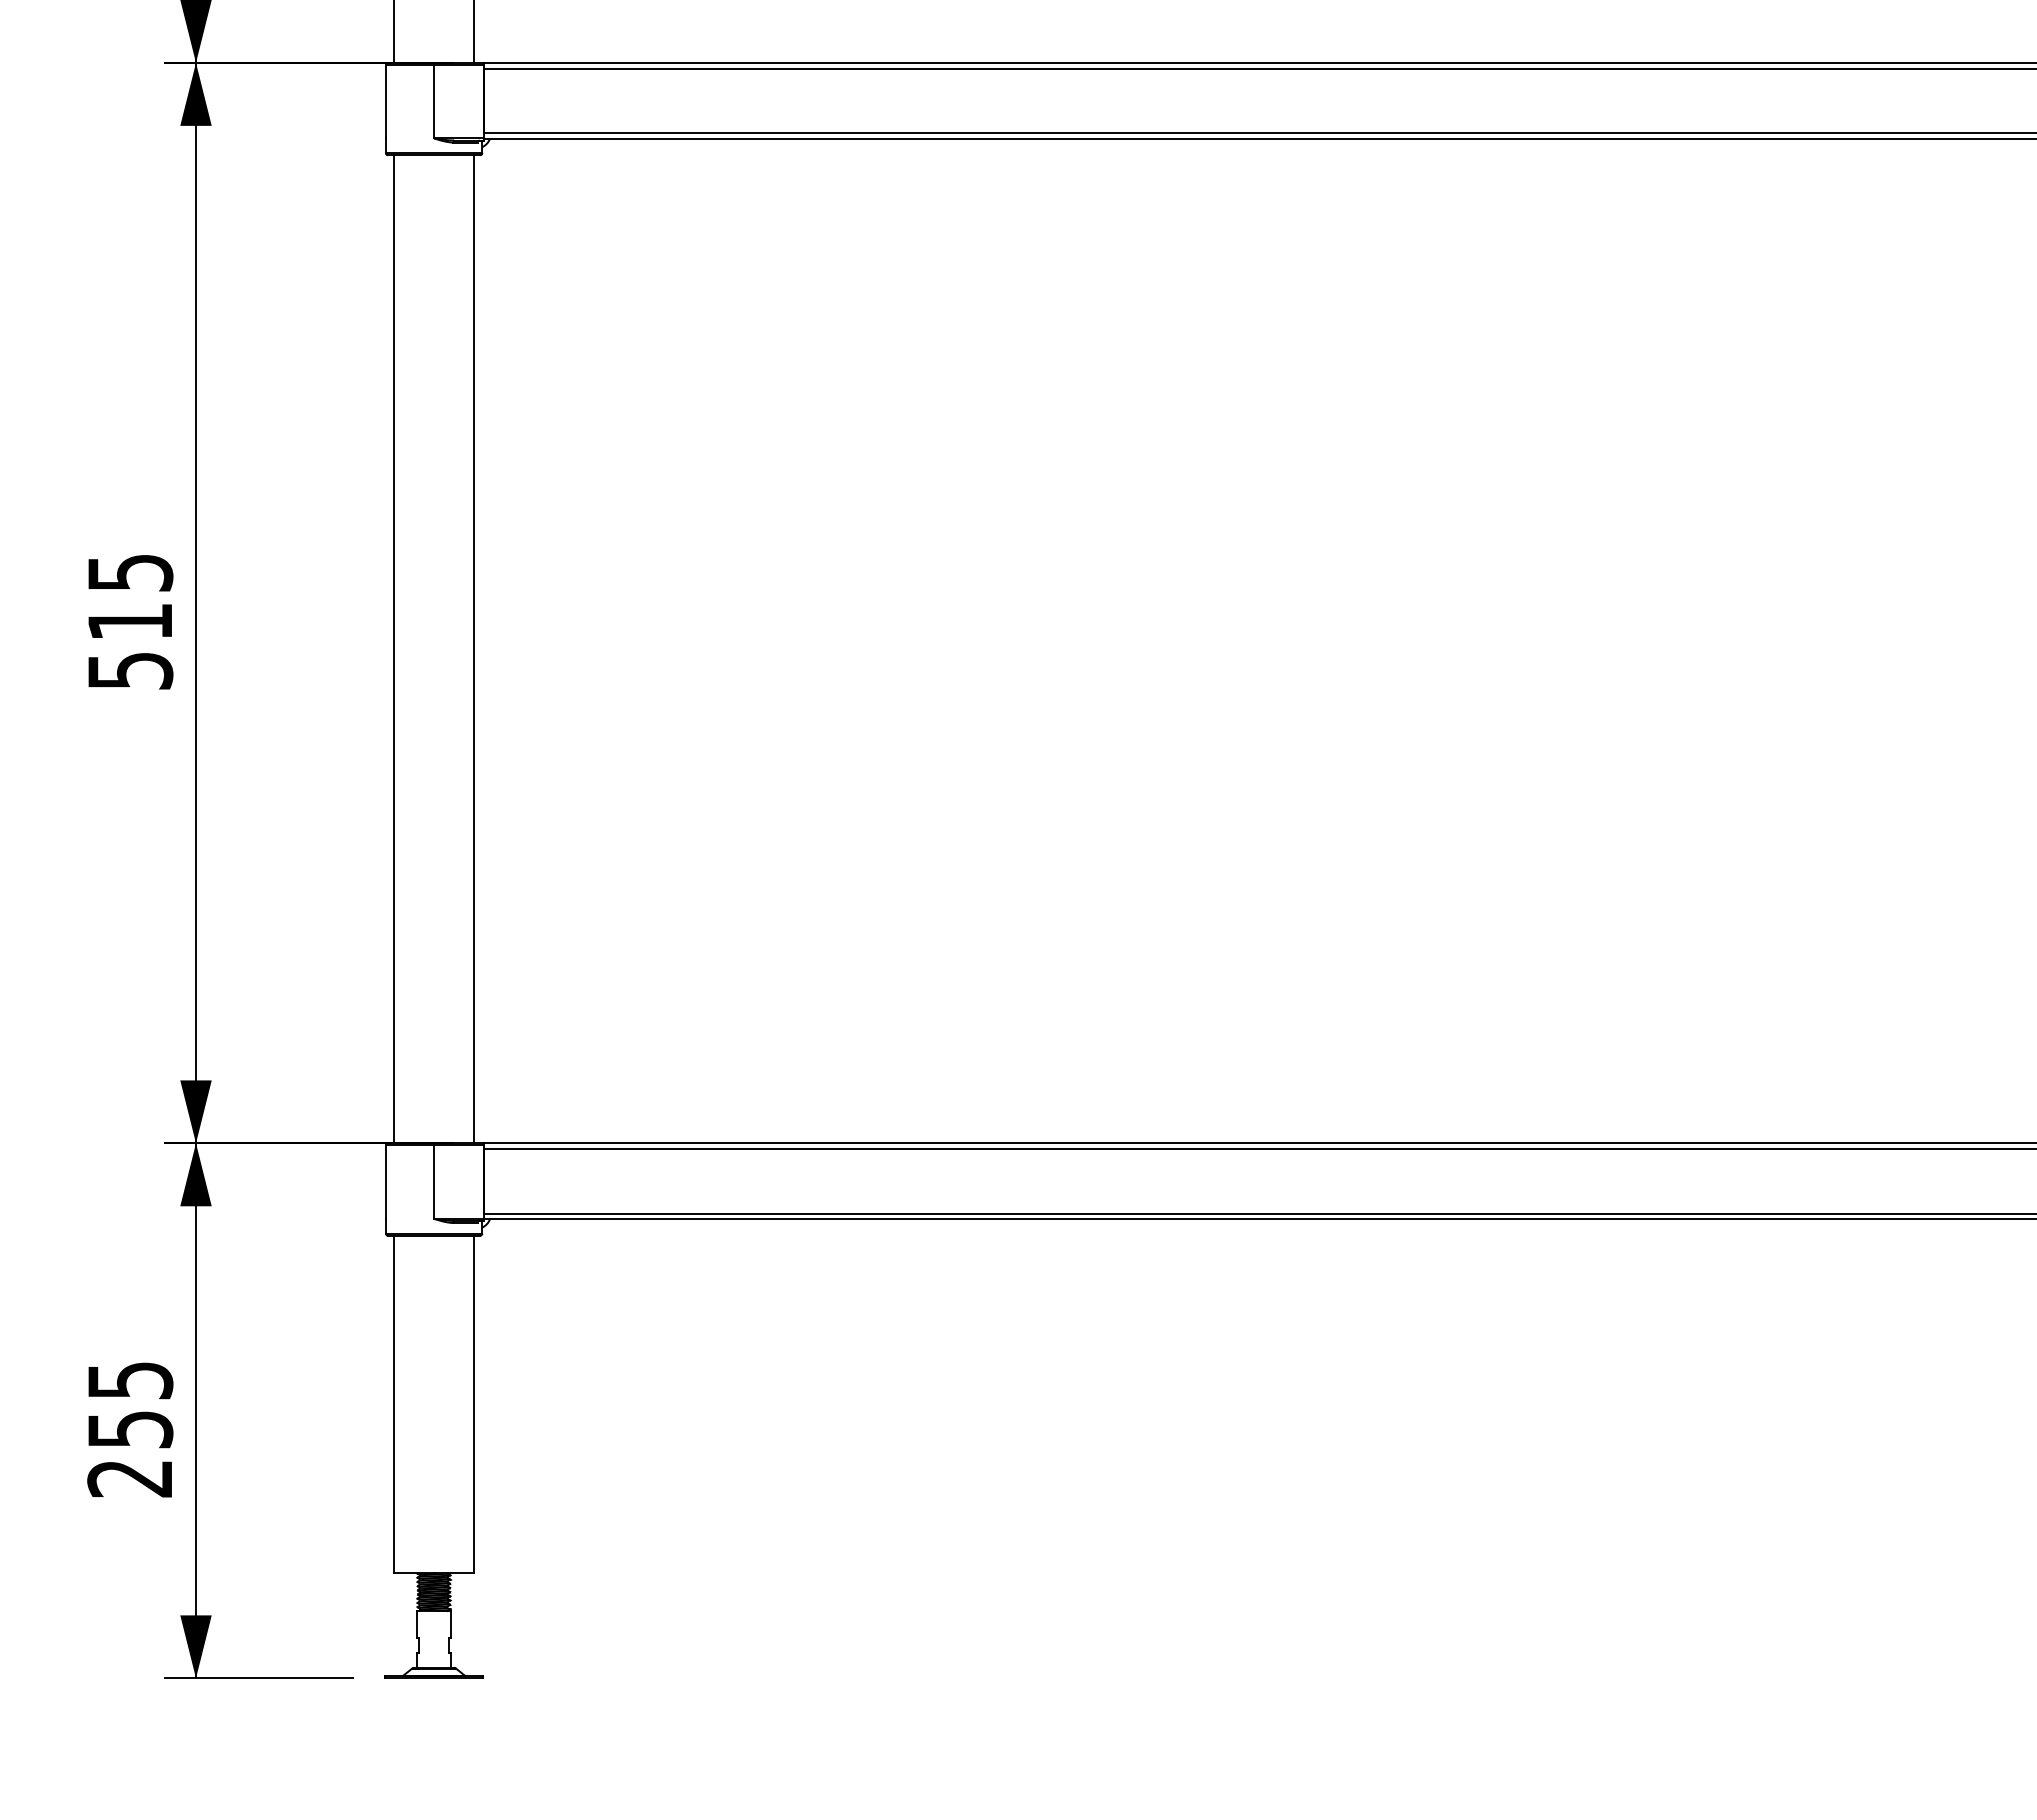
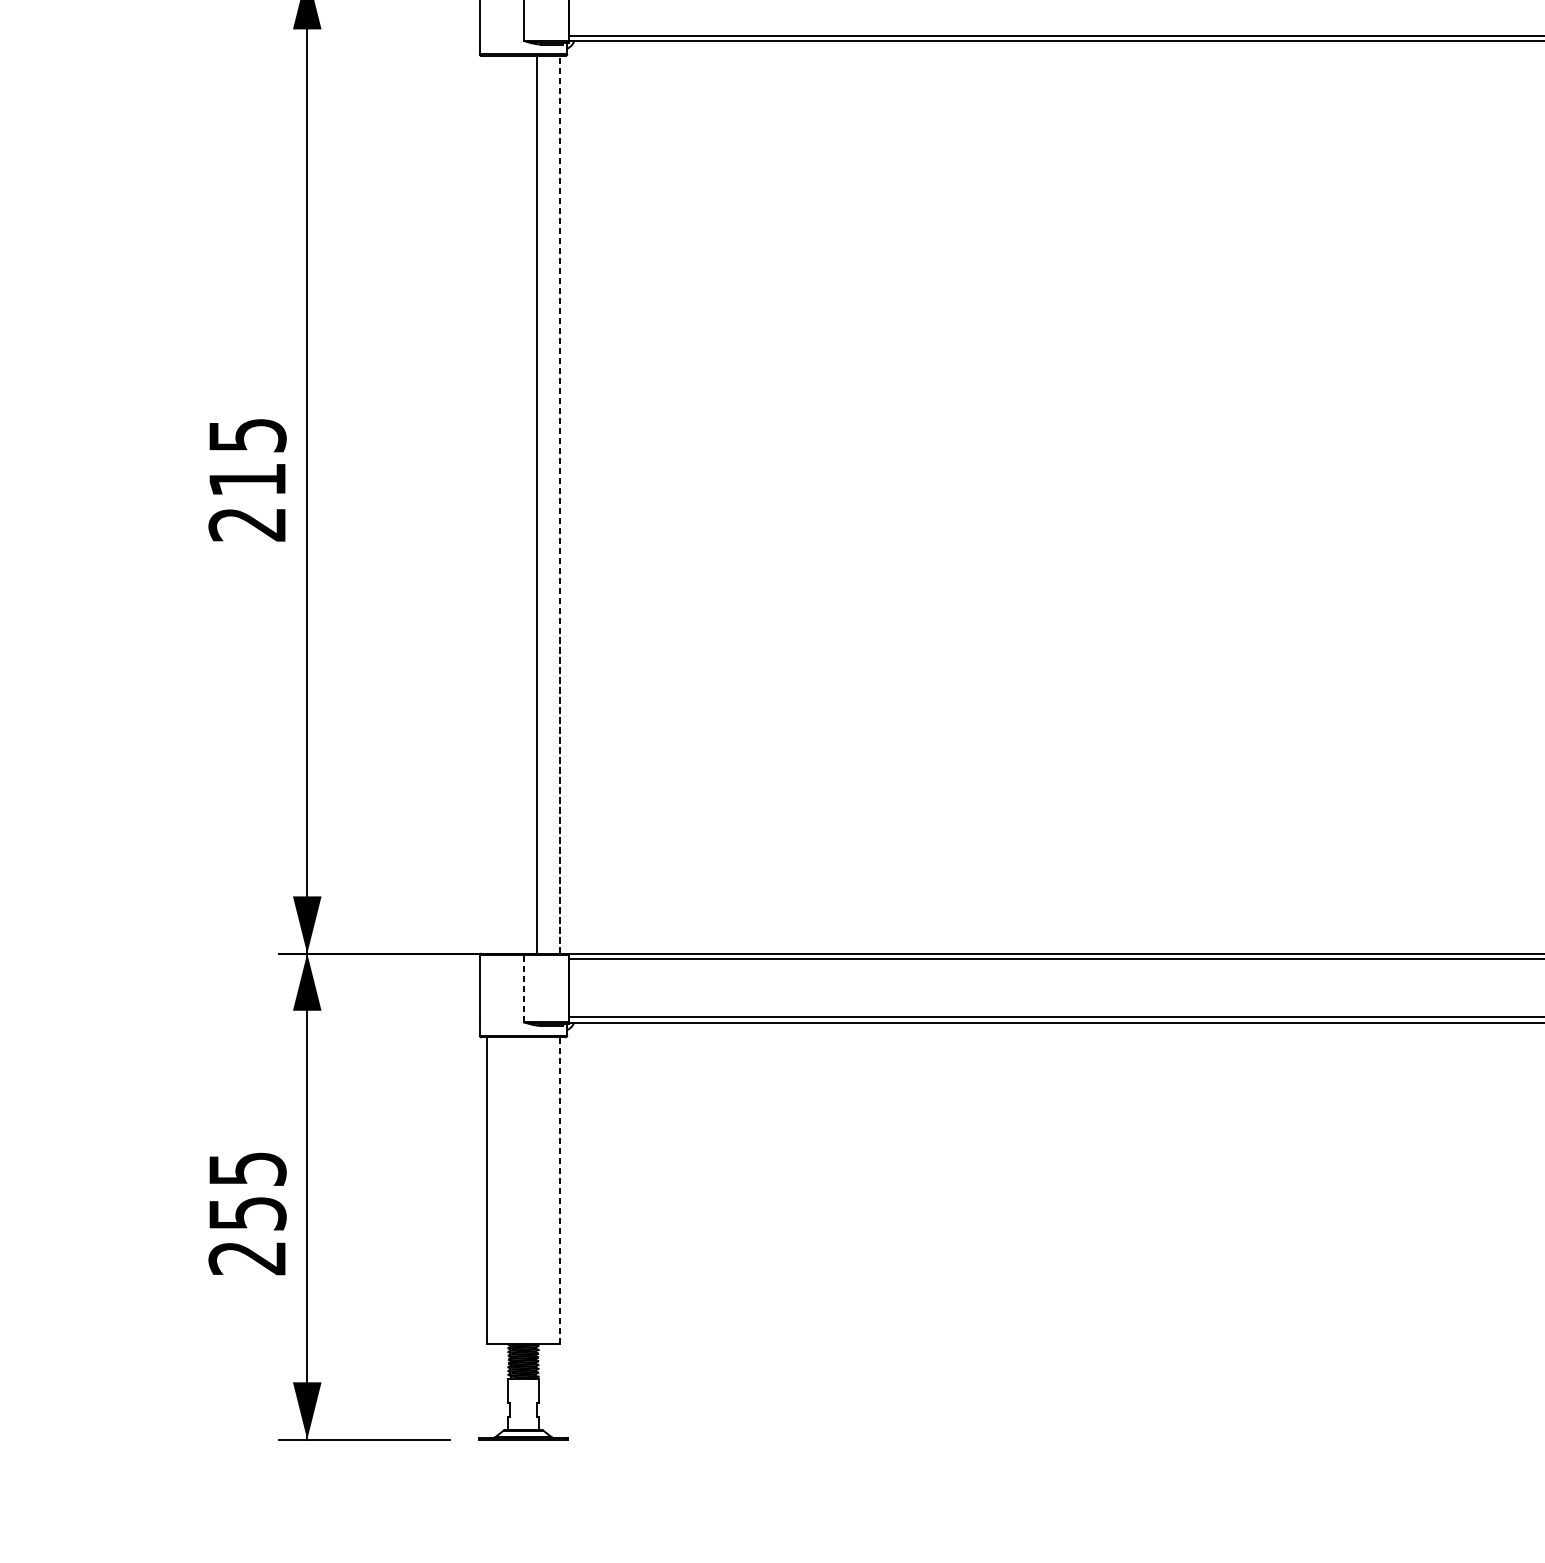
line: (474, 648) -> (560, 504), solid -> dashed
line: (394, 649) -> (537, 505), moved
text: (130, 671) -> (247, 524), 515 -> 215
line: (434, 1182) -> (523, 989), solid -> dashed
line: (474, 1404) -> (560, 1190), solid -> dashed

